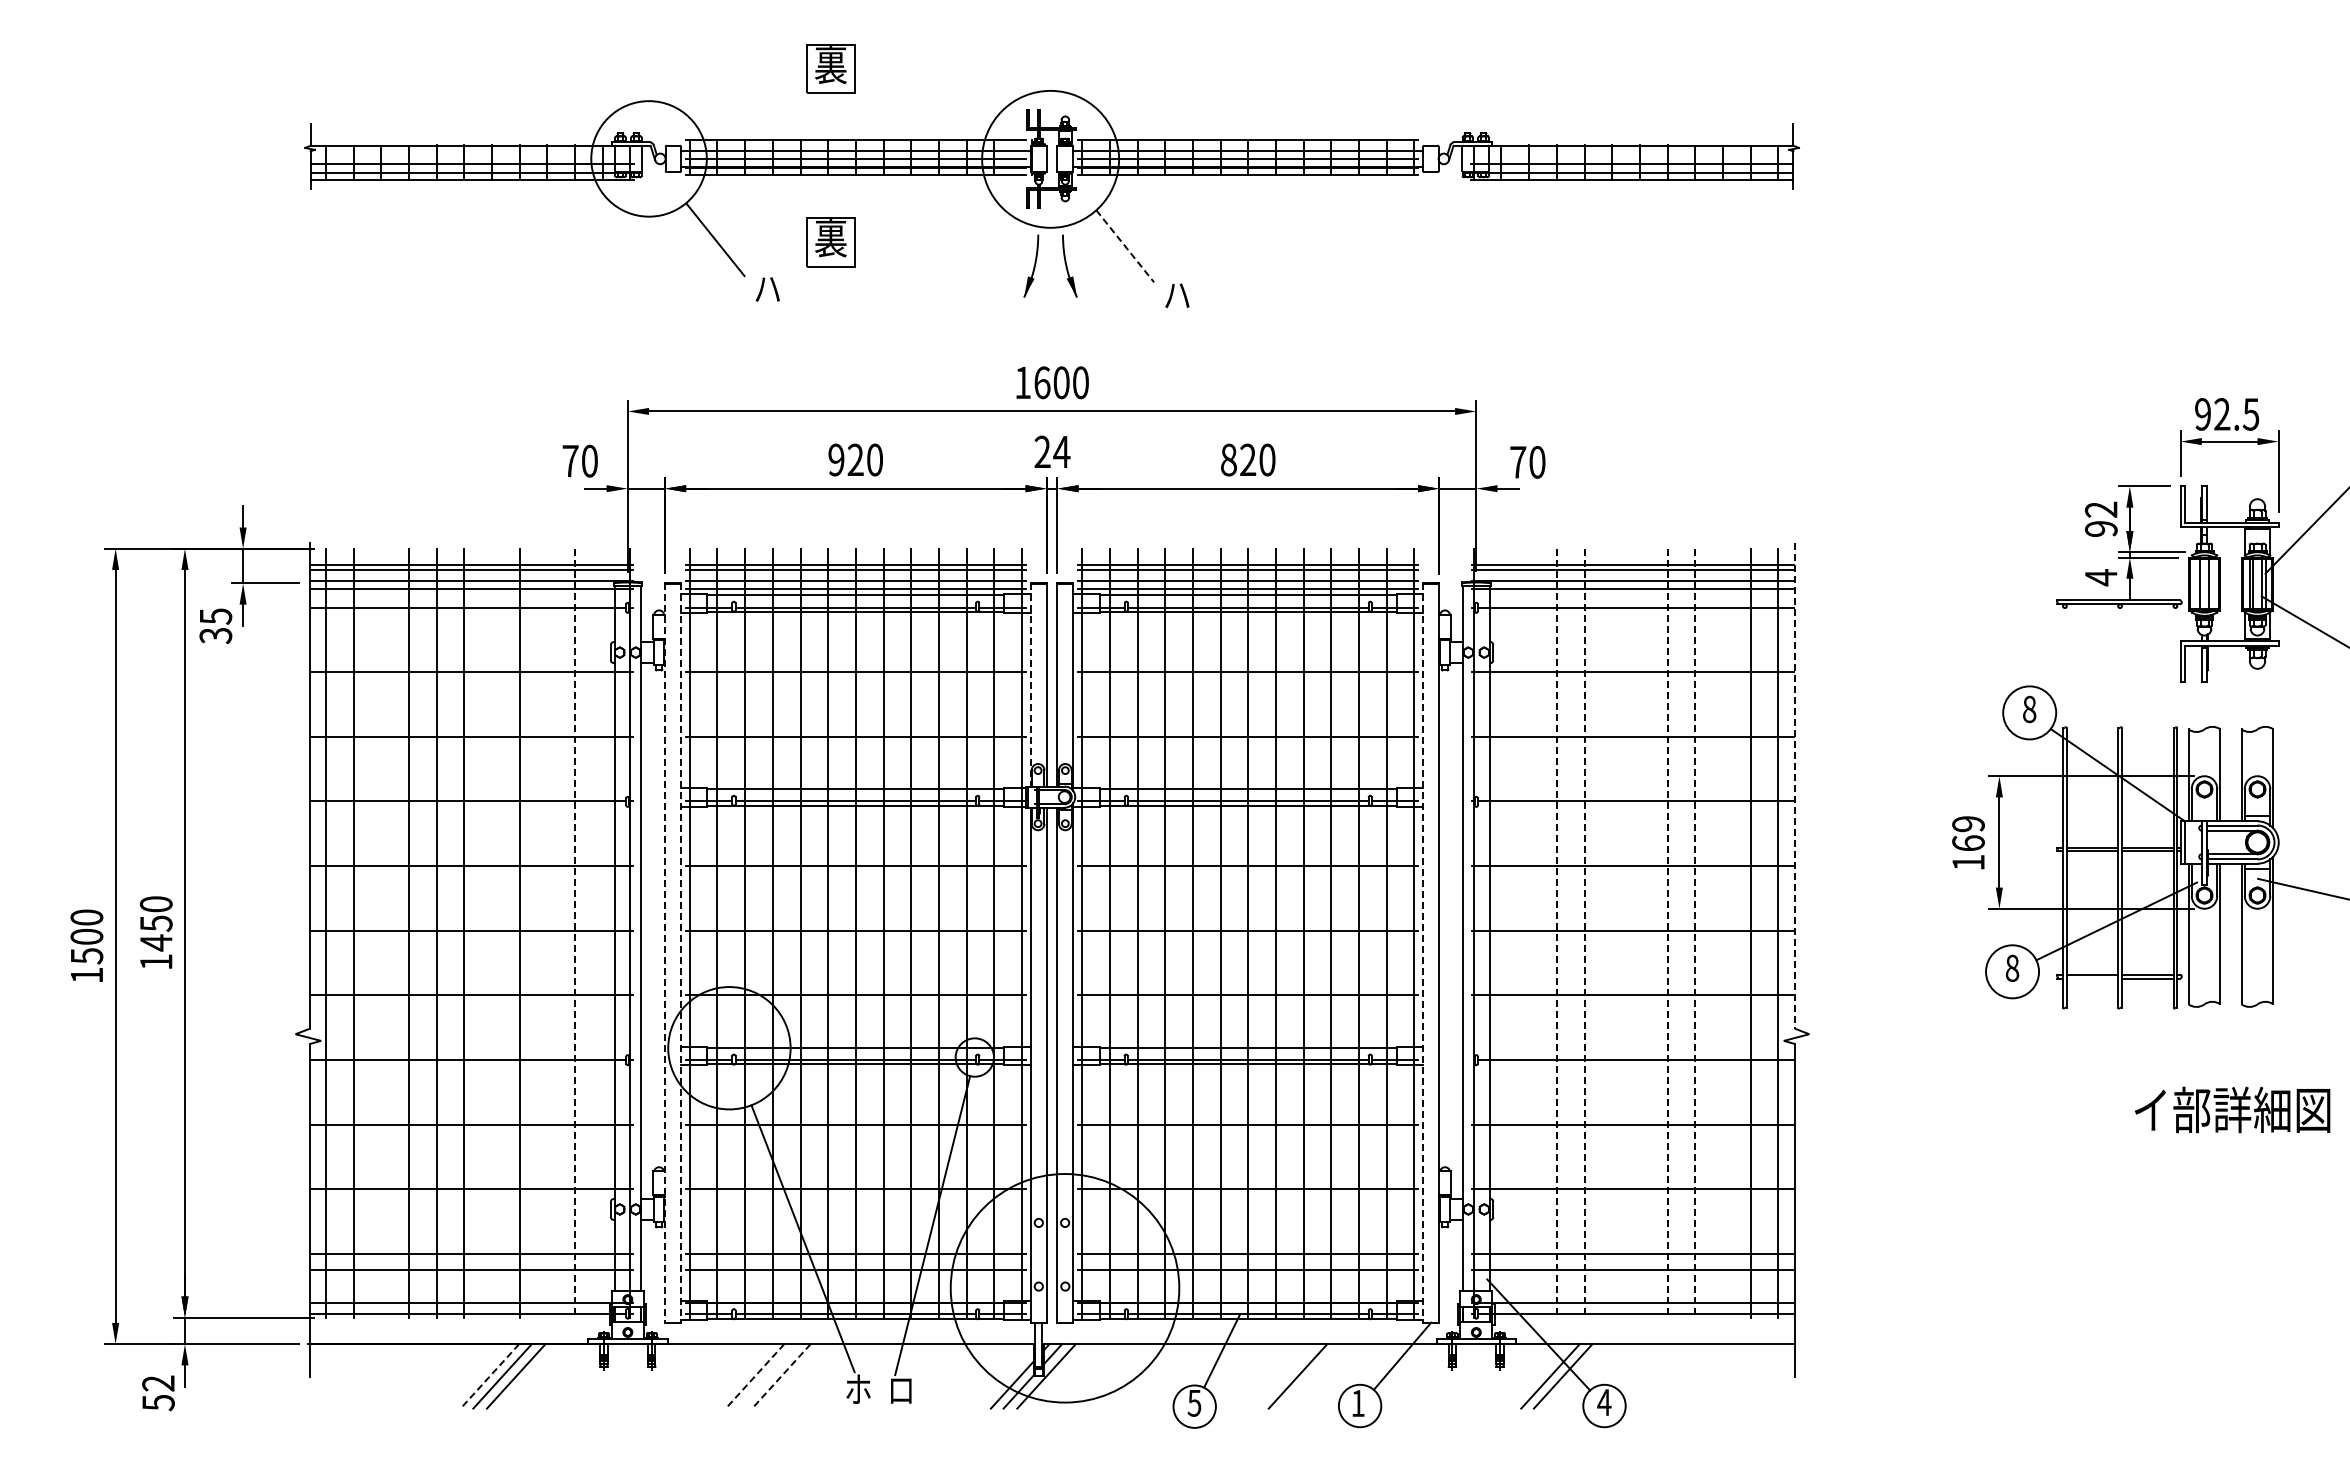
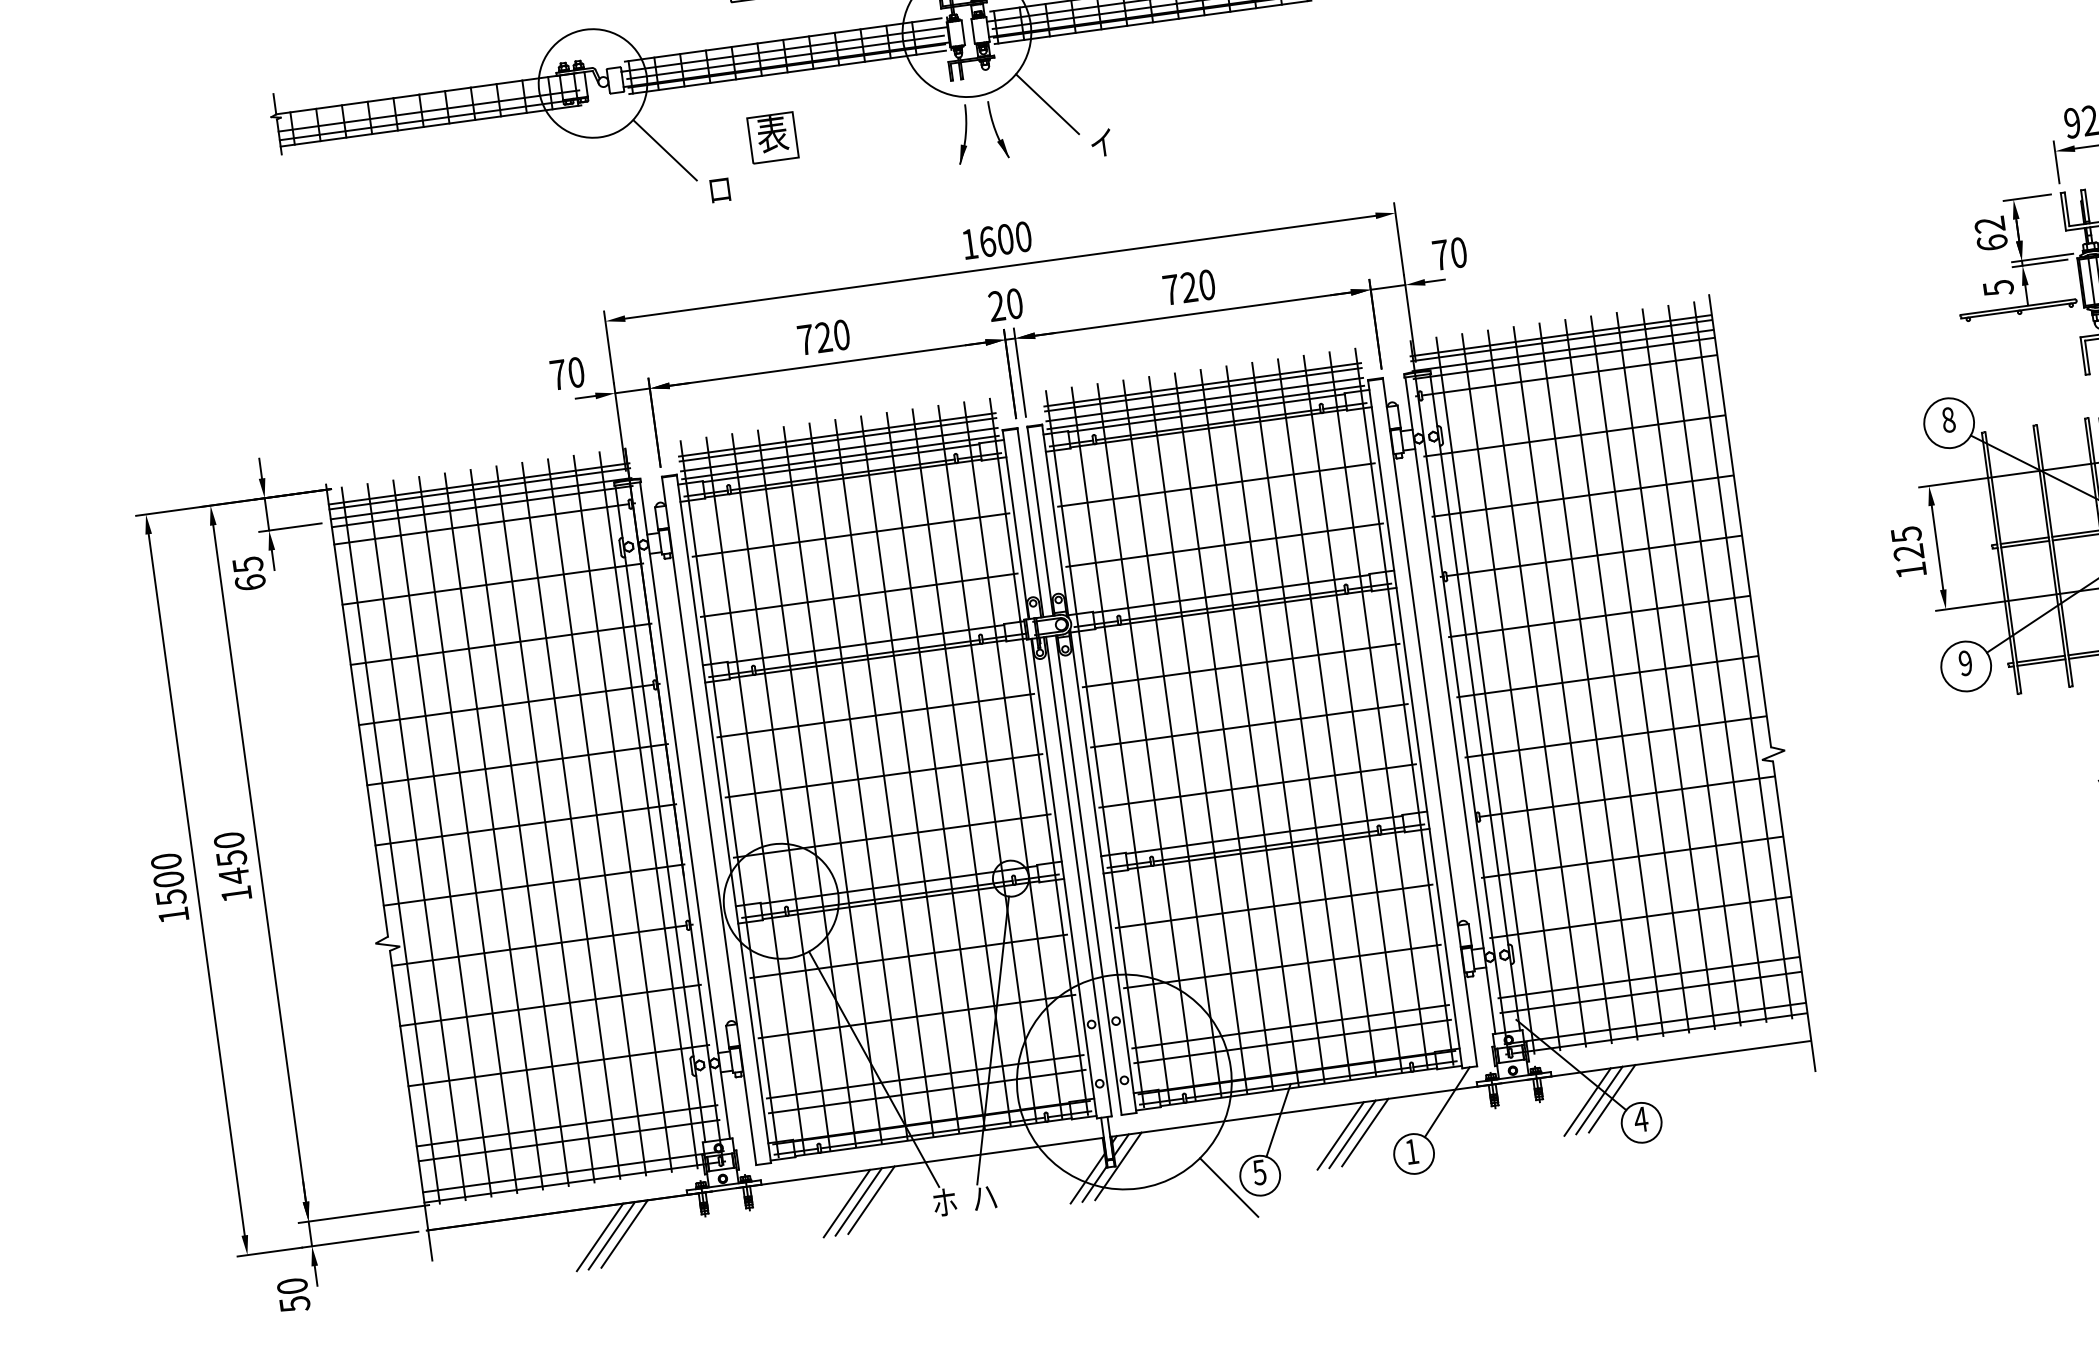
text: (830, 238) -> (772, 134), 裏 -> 表
line: (1125, 246) -> (1047, 104), dashed -> solid
text: (767, 289) -> (719, 189), ハ -> ロ
text: (1177, 294) -> (1102, 142), ハ -> イ
text: (1061, 451) -> (1014, 303), 24 -> 20
text: (836, 459) -> (805, 339), 920 -> 720
text: (1228, 459) -> (1170, 289), 820 -> 720
text: (2100, 528) -> (1991, 242), 92 -> 62
text: (2101, 577) -> (1998, 287), 4 -> 5
text: (215, 635) -> (250, 582), 35 -> 65
line: (1030, 684) -> (1015, 524), dashed -> solid
line: (1795, 786) -> (1740, 521), dashed -> solid
text: (1968, 833) -> (1907, 543), 169 -> 125
line: (381, 932) -> (442, 837), added
line: (491, 932) -> (544, 823), added
line: (547, 932) -> (597, 816), added
line: (602, 932) -> (648, 809), added
line: (1501, 932) -> (1485, 695), added
line: (1529, 932) -> (1511, 691), added
line: (1612, 932) -> (1588, 680), added
line: (1639, 932) -> (1613, 677), added
line: (1722, 932) -> (1691, 666), added
line: (575, 933) -> (623, 814), dashed -> solid
line: (1556, 933) -> (1536, 688), dashed -> solid
line: (1584, 933) -> (1562, 685), dashed -> solid
line: (1667, 933) -> (1640, 674), dashed -> solid
line: (1695, 933) -> (1666, 671), dashed -> solid
line: (664, 953) -> (708, 821), dashed -> solid
line: (680, 953) -> (723, 819), dashed -> solid
line: (1423, 953) -> (1415, 724), dashed -> solid
text: (2012, 967) -> (1965, 662), 8 -> 9
line: (2092, 978) -> (2041, 662), added
line: (489, 1376) -> (599, 1237), dashed -> solid
line: (755, 1376) -> (847, 1203), dashed -> solid
line: (767, 1376) -> (858, 1202), added
line: (781, 1376) -> (871, 1200), dashed -> solid
line: (1285, 1376) -> (1340, 1136), added
line: (1311, 1376) -> (1365, 1132), added
line: (1576, 1376) -> (1611, 1098), added
text: (158, 1383) -> (292, 1286), 52 -> 50
text: (901, 1390) -> (985, 1198), ロ -> ハ
line: (1159, 1414) -> (1228, 1187), added

